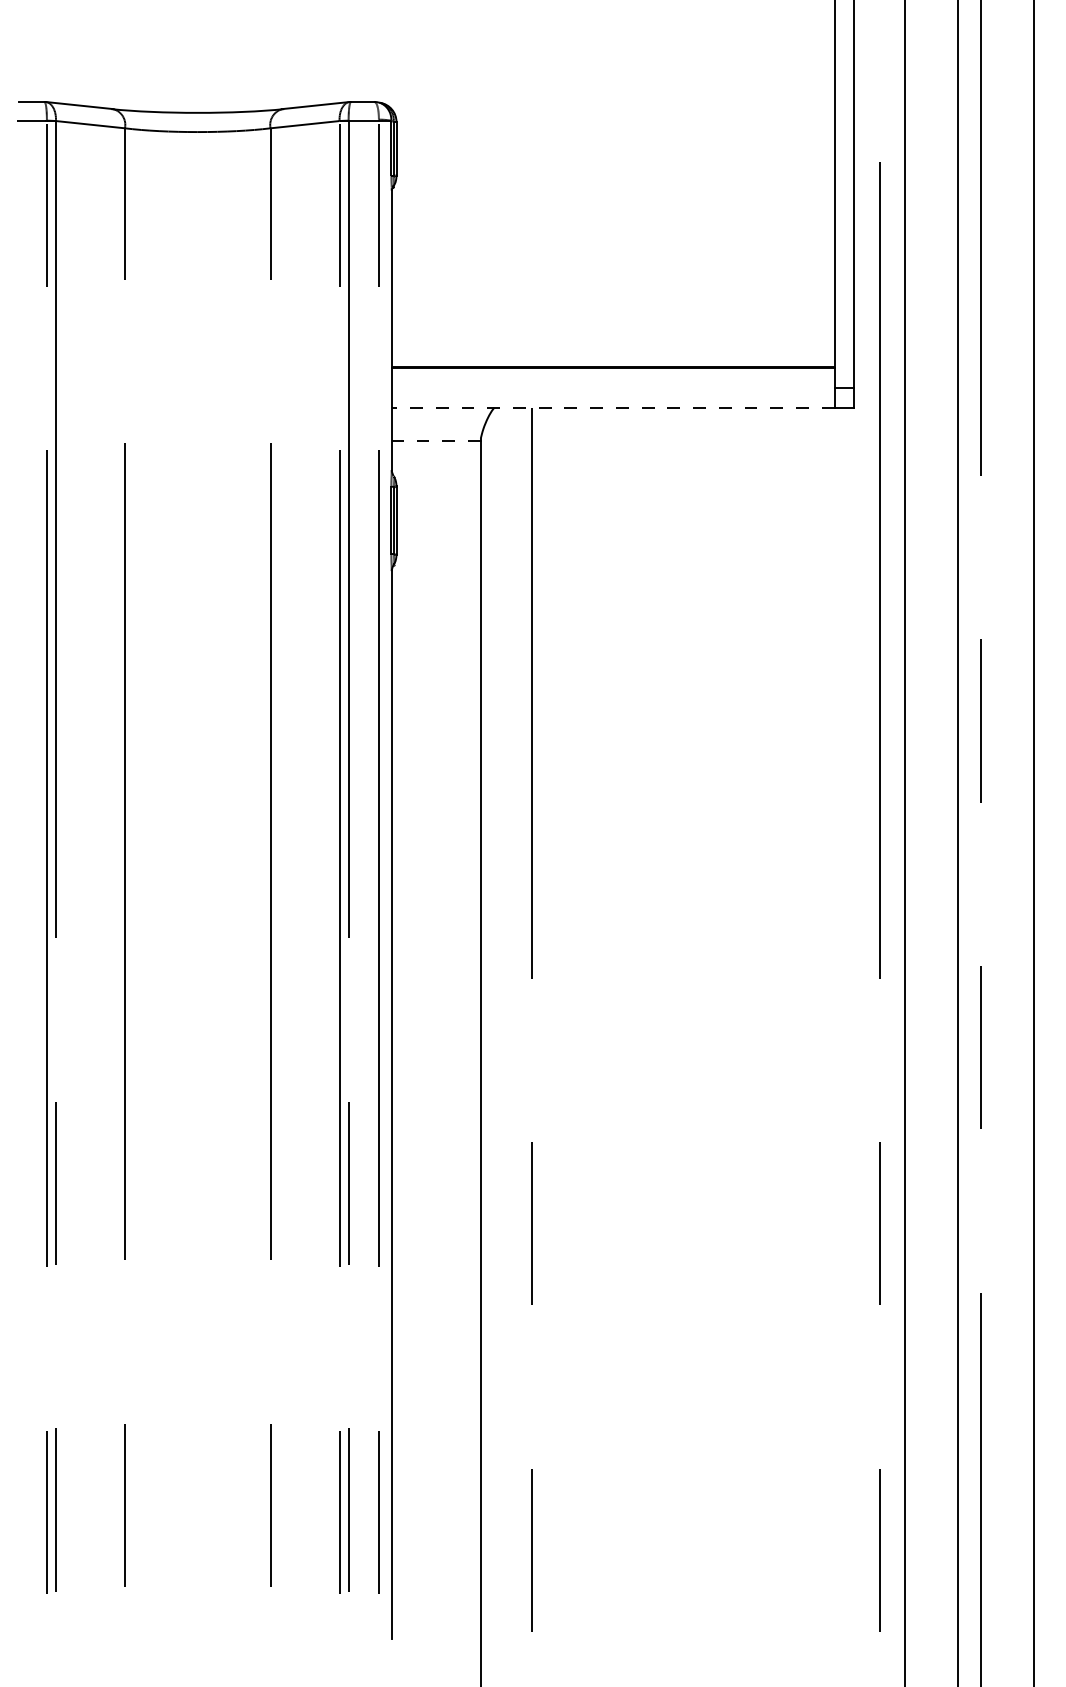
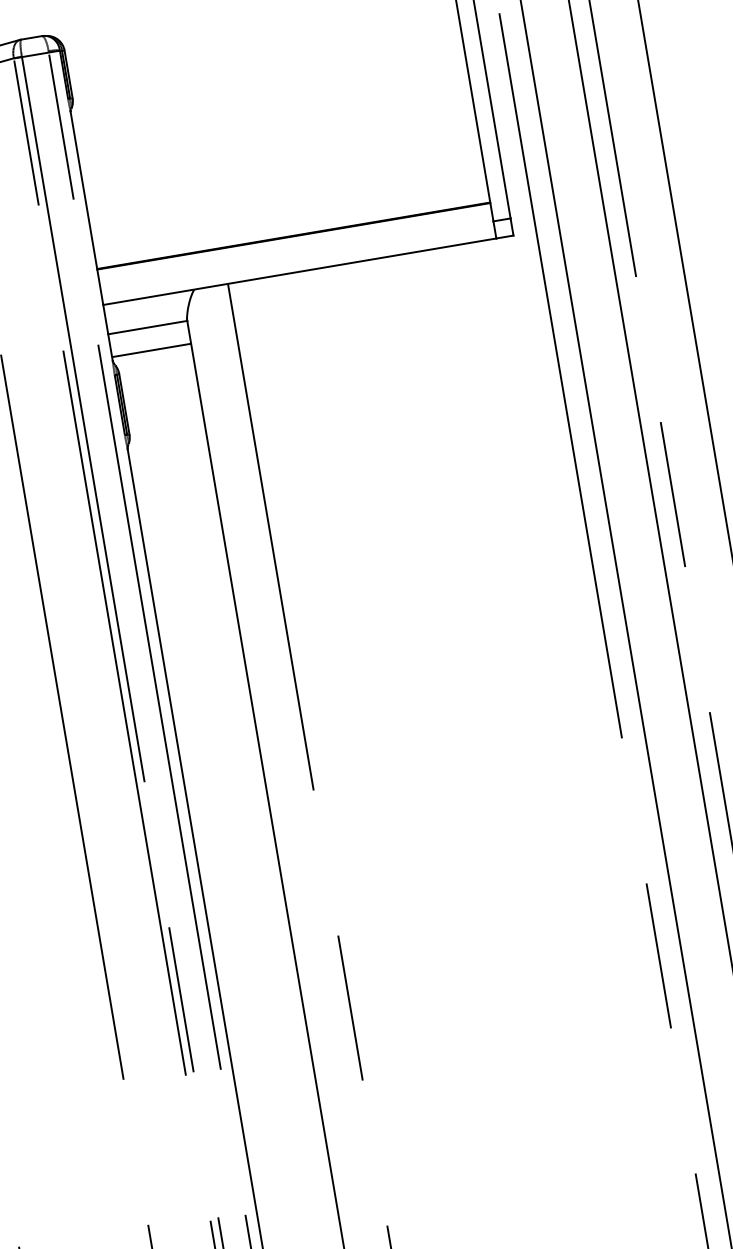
line: (612, 407) -> (299, 271), dashed -> solid
line: (436, 440) -> (147, 327), dashed -> solid
line: (435, 466) -> (150, 350), added

